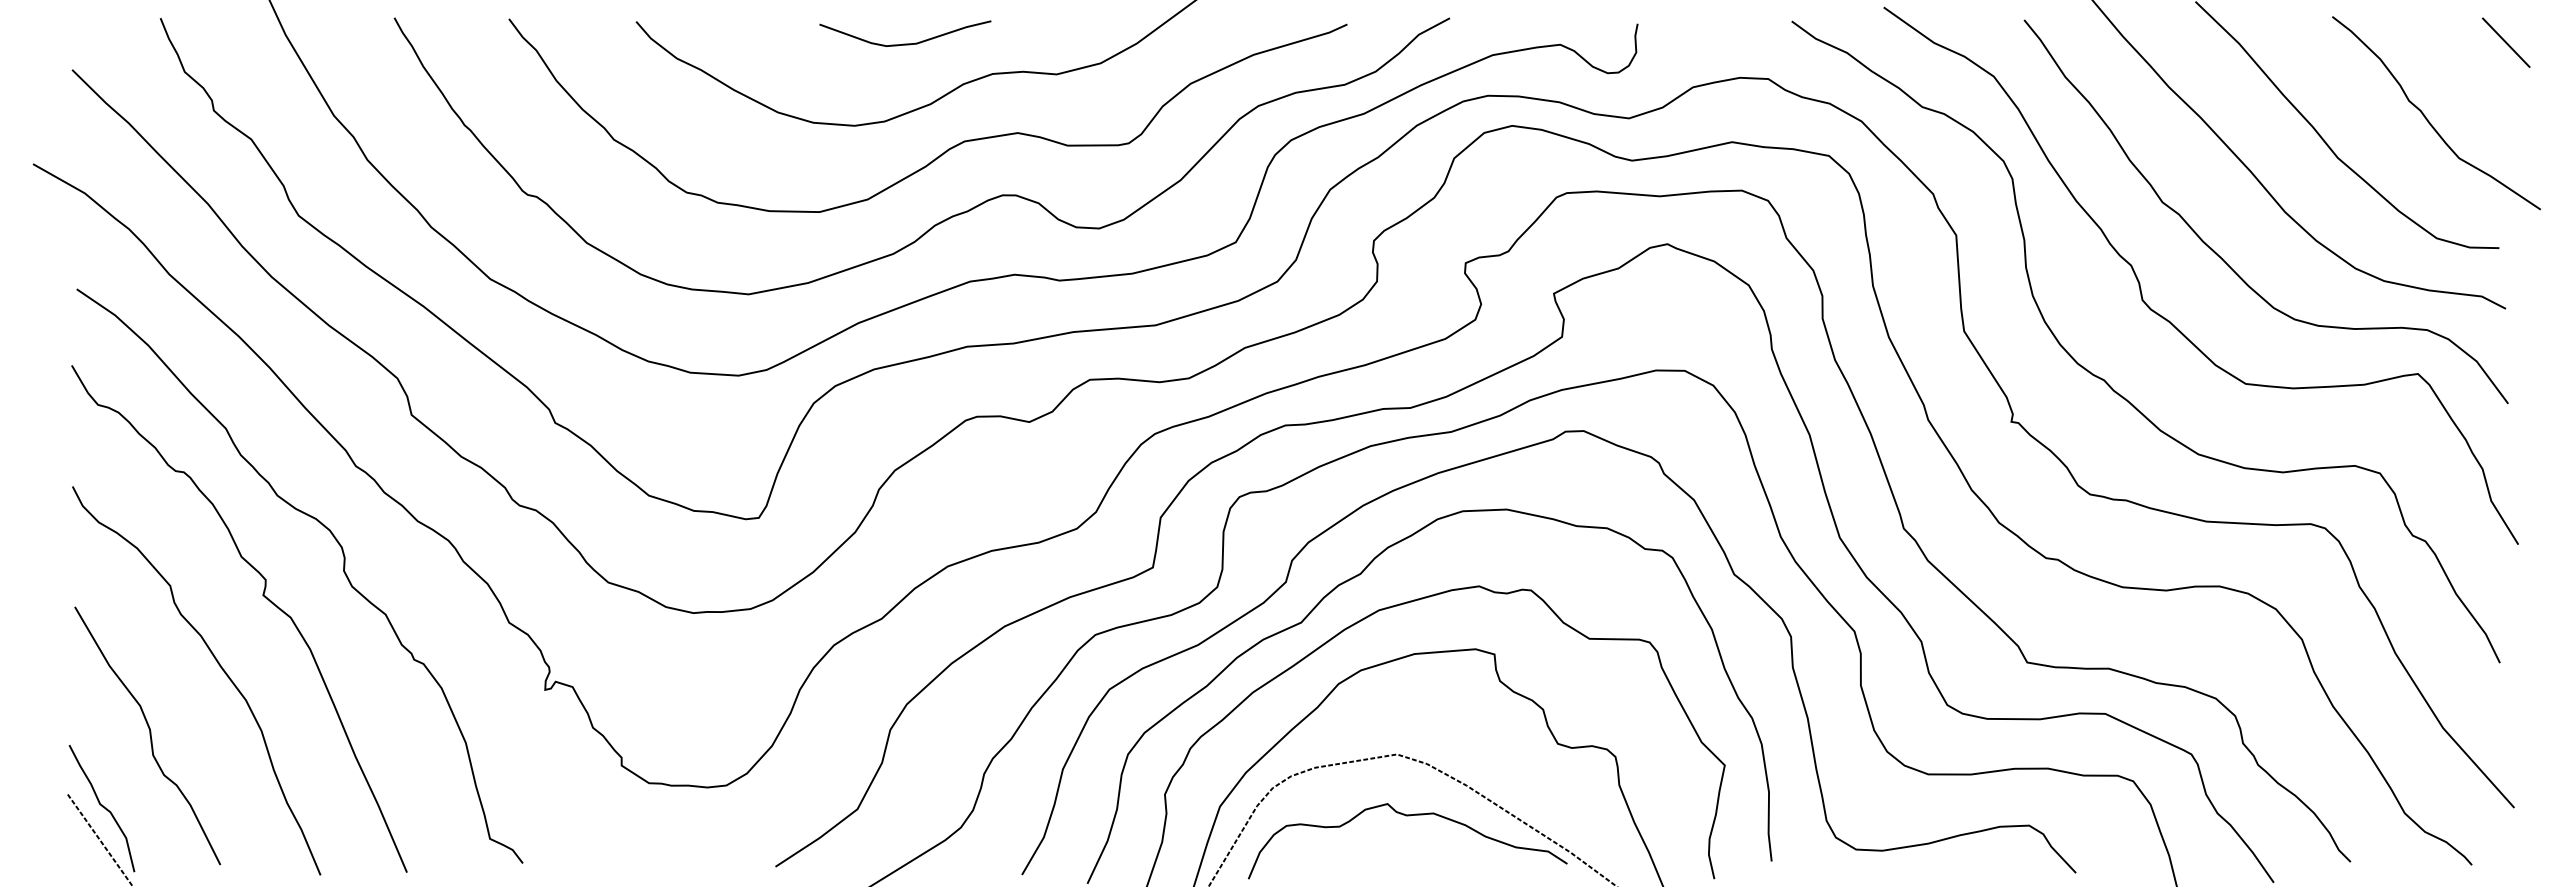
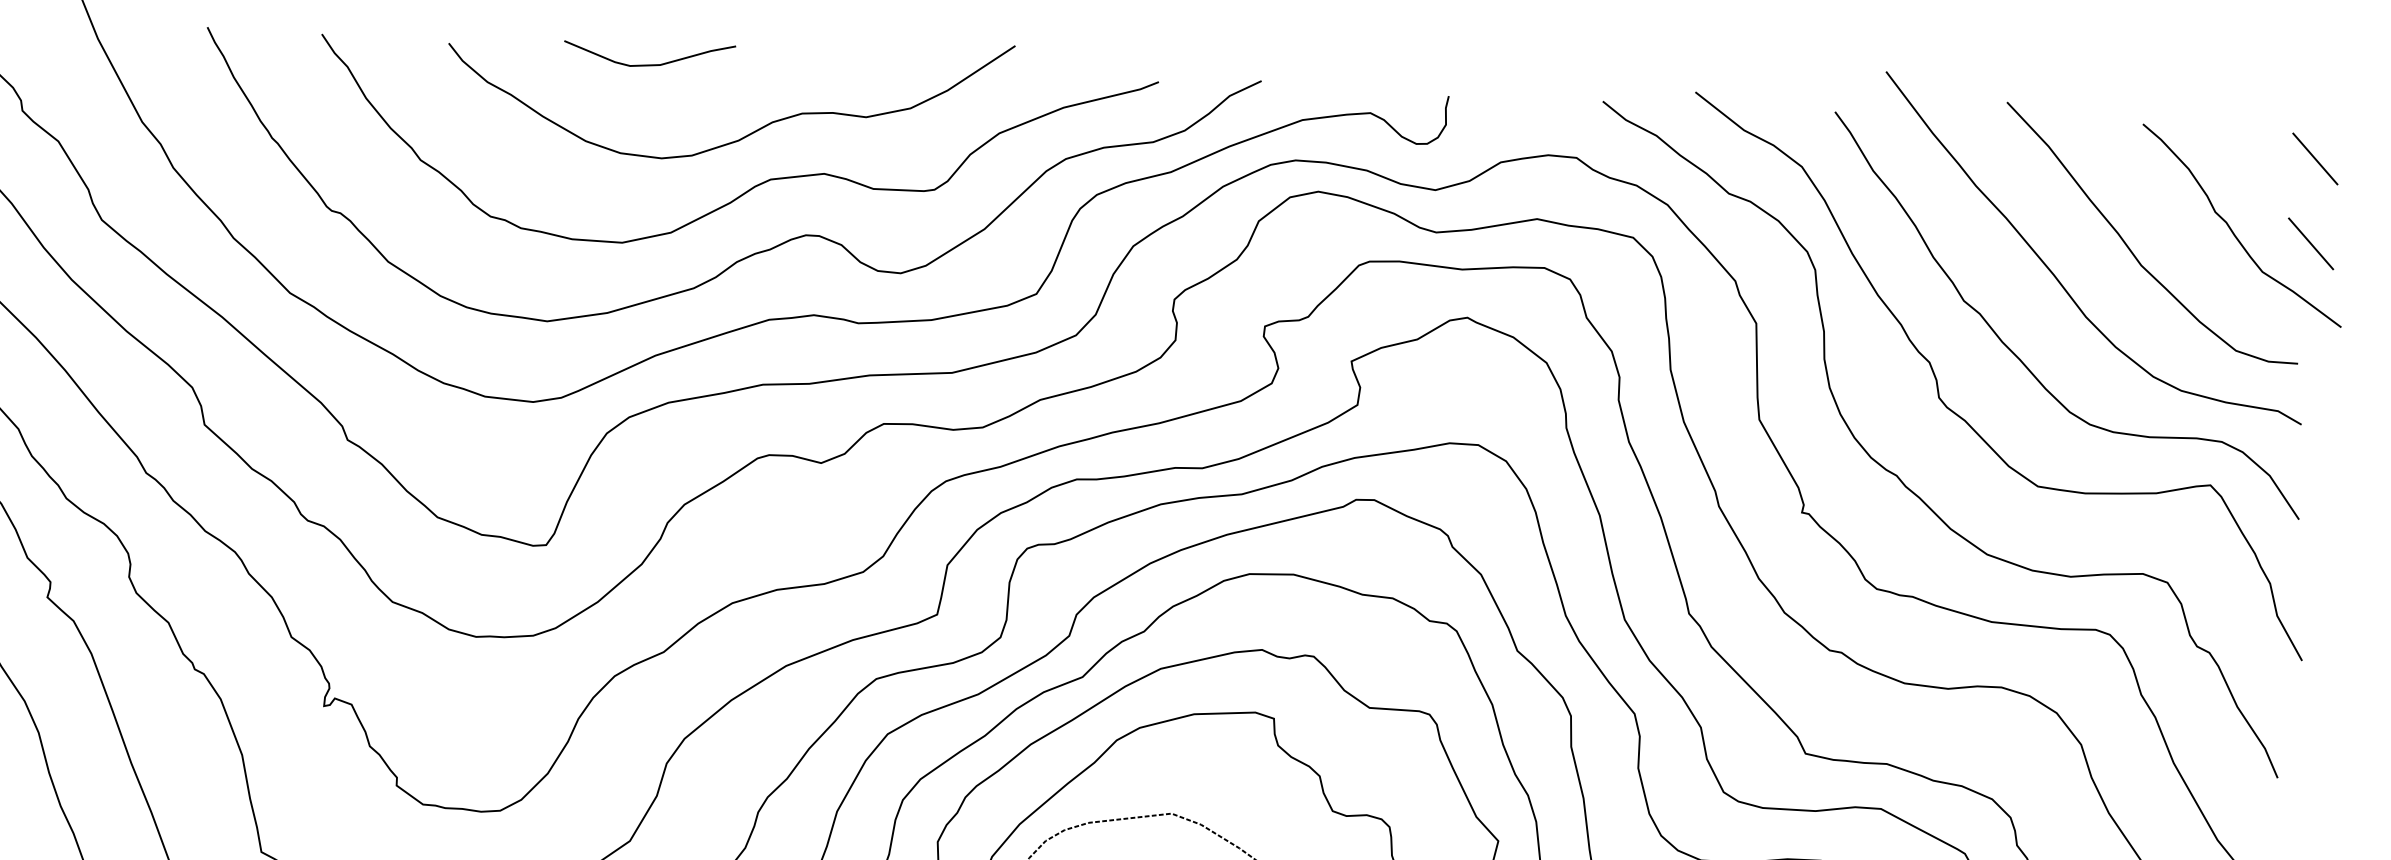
curve: (905, 43) -> (649, 64), moved
line: (2506, 127) -> (2311, 243), added

